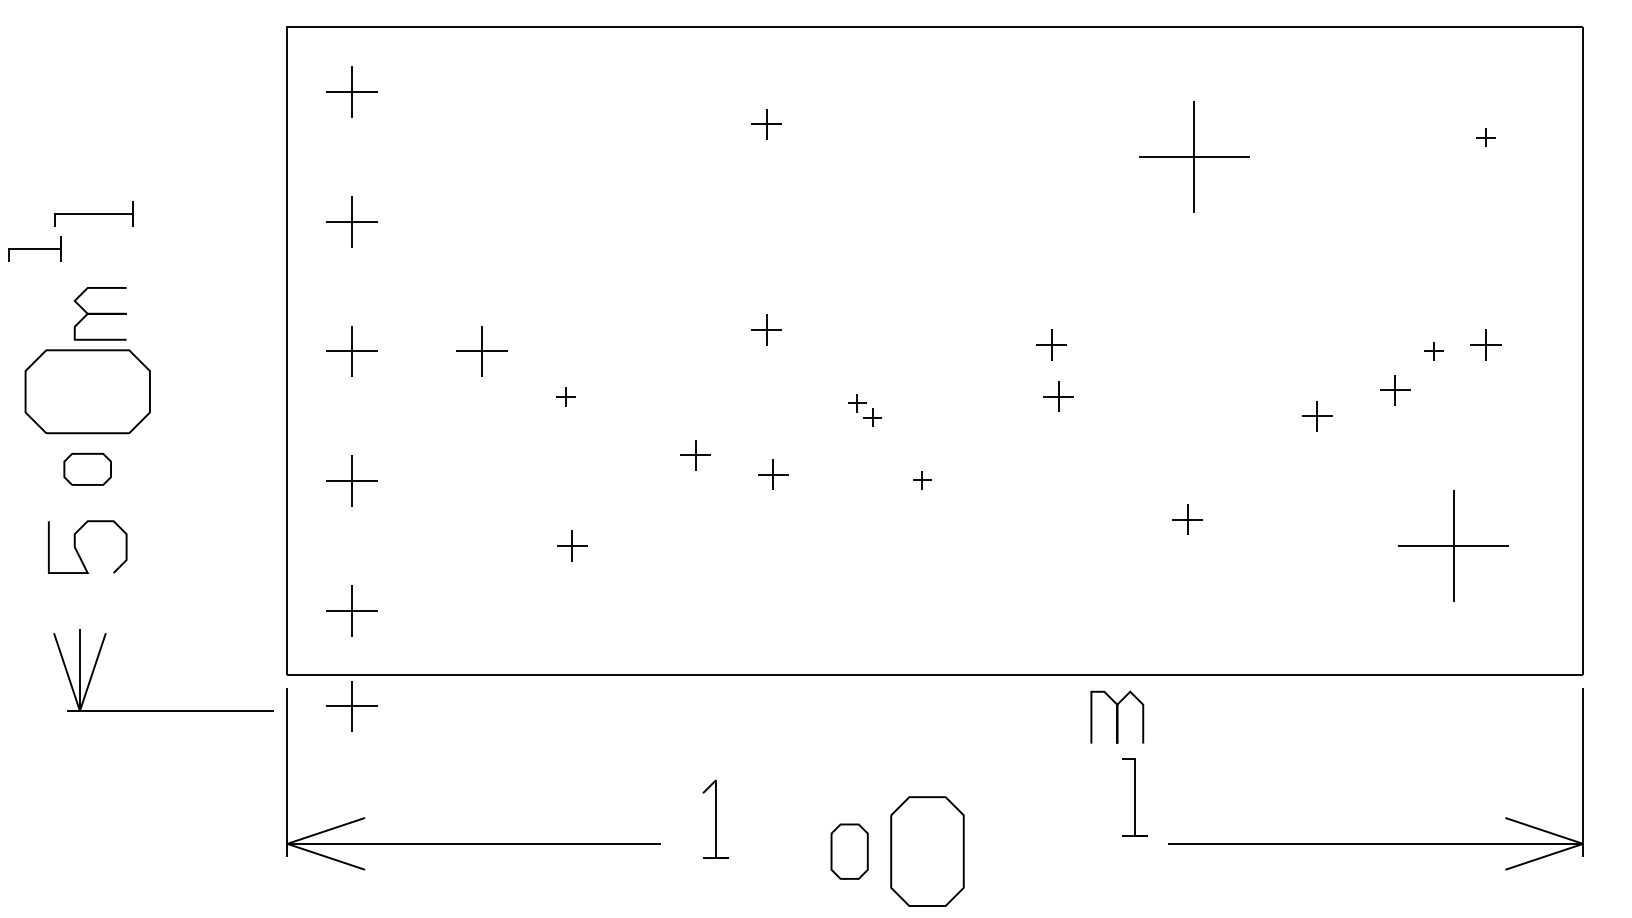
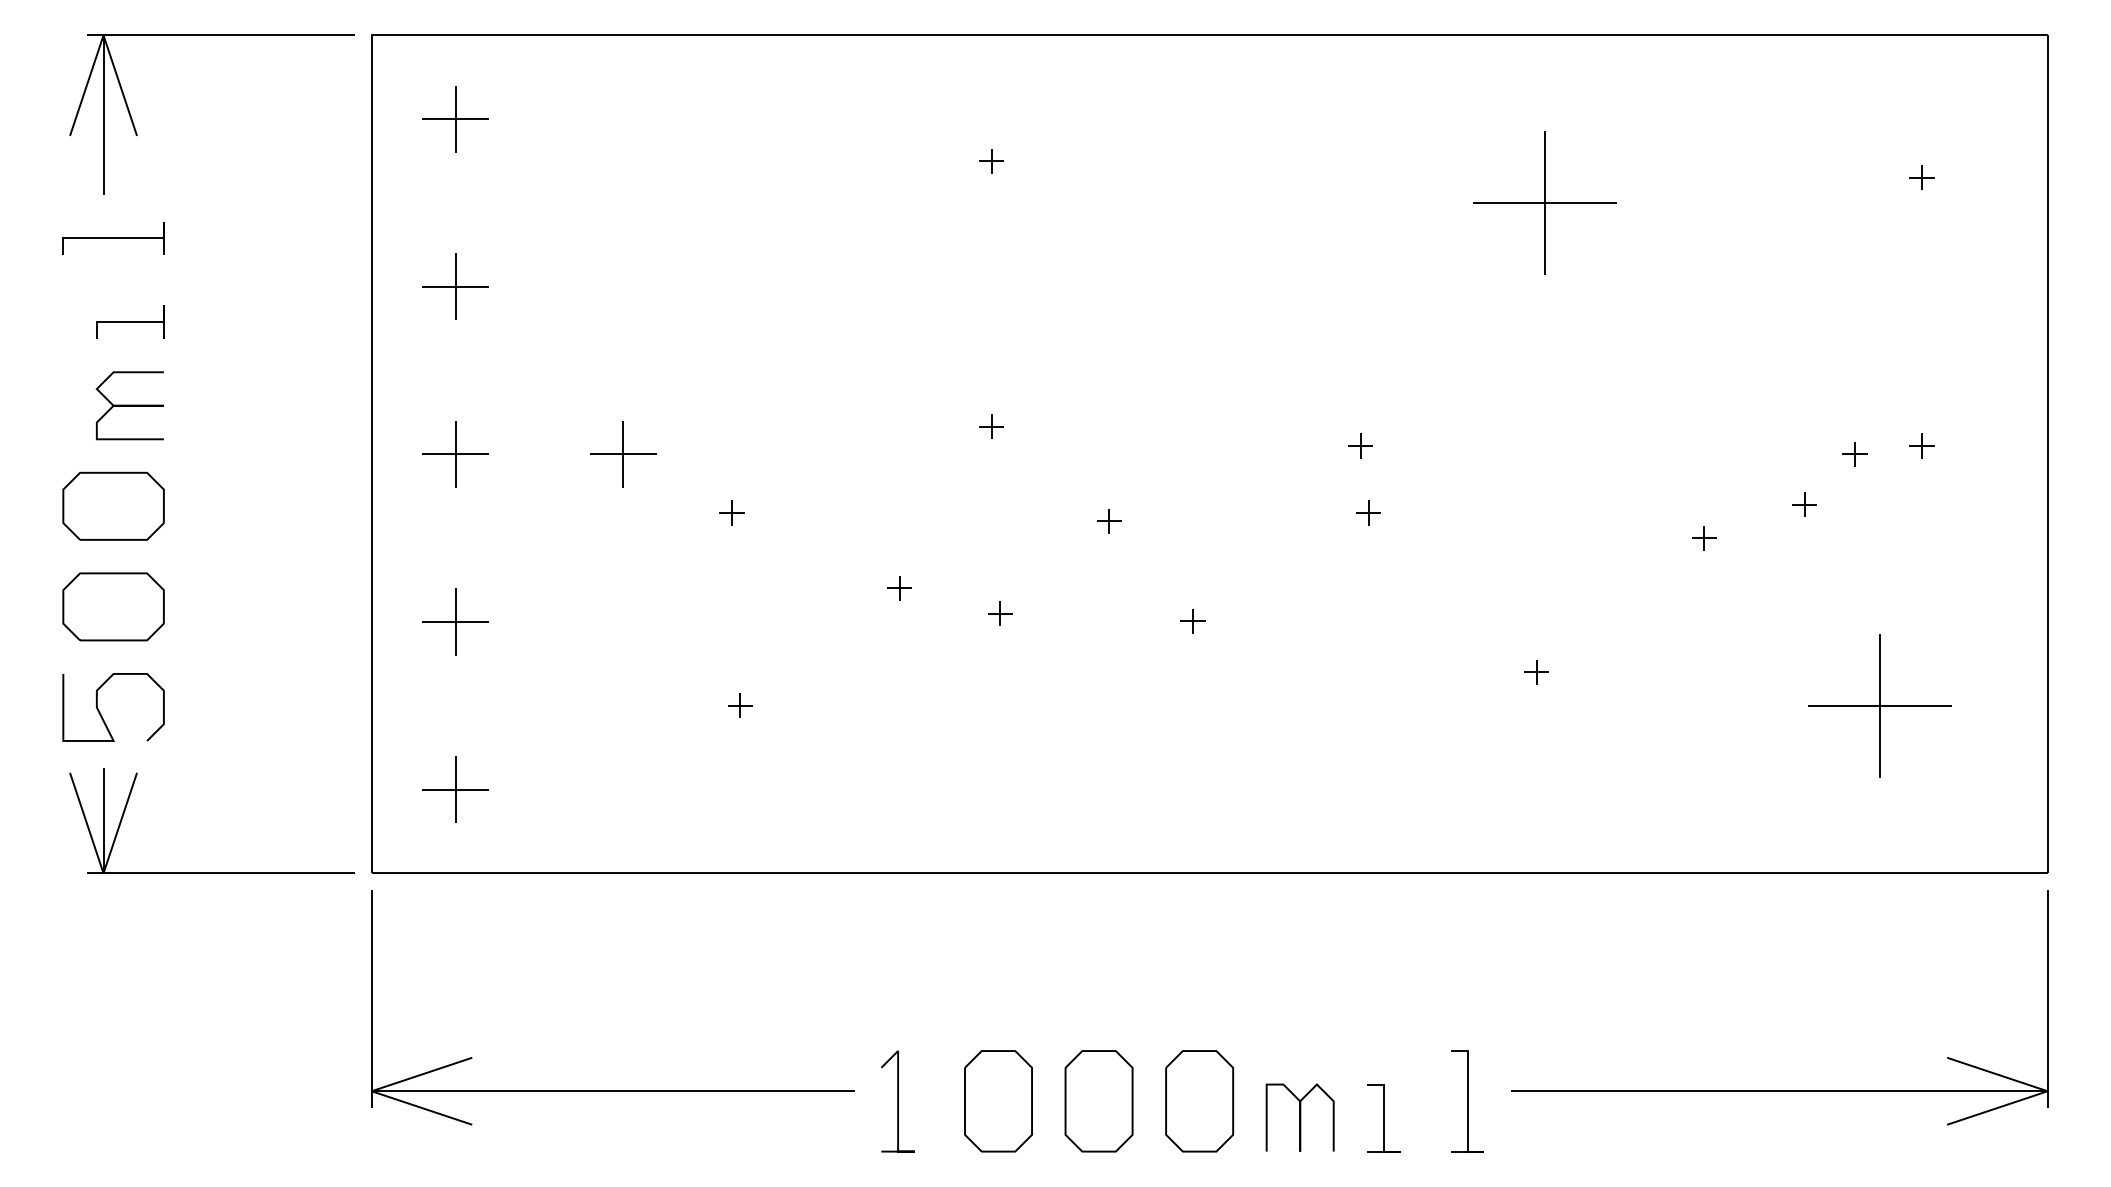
part: (106, 103) -> (137, 133), added
part: (766, 124) -> (991, 161), size x0.62
line: (93, 213) -> (113, 238), moved
line: (35, 248) -> (130, 321), moved
part: (766, 329) -> (991, 426), size x0.62
part: (1051, 344) -> (1360, 445), size x0.62
part: (1485, 344) -> (1921, 445), size x0.62
part: (87, 390) -> (113, 505), size x0.62
part: (1395, 390) -> (1804, 504), size x0.62
part: (1058, 396) -> (1368, 512), size x0.62
part: (1317, 416) -> (1704, 538), size x0.62
part: (872, 418) -> (1128, 540), removed
part: (695, 455) -> (899, 588), size x0.62
part: (87, 469) -> (113, 606), size x1.67
part: (773, 474) -> (1000, 613), size x0.62
part: (1187, 520) -> (1536, 672), size x0.62
part: (572, 545) -> (740, 705), size x0.62
part: (352, 706) -> (455, 913), removed
part: (163, 710) -> (211, 872), moved
curve: (1116, 717) -> (1299, 1117), moved
line: (1134, 797) -> (1467, 1101), moved
line: (715, 819) -> (897, 1101), moved
part: (771, 851) -> (998, 1101), added
part: (849, 851) -> (1098, 1101), size x1.43
part: (927, 851) -> (1199, 1101), size x0.71
line: (1069, 864) -> (1383, 1118), added

